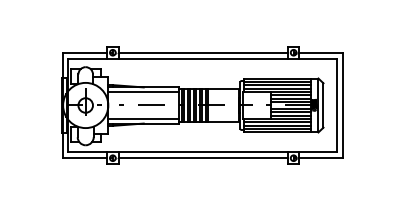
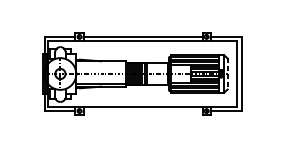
line: (143, 91) -> (101, 64), removed
line: (323, 105) -> (227, 74), solid -> dashed
line: (202, 158) -> (142, 111), removed

